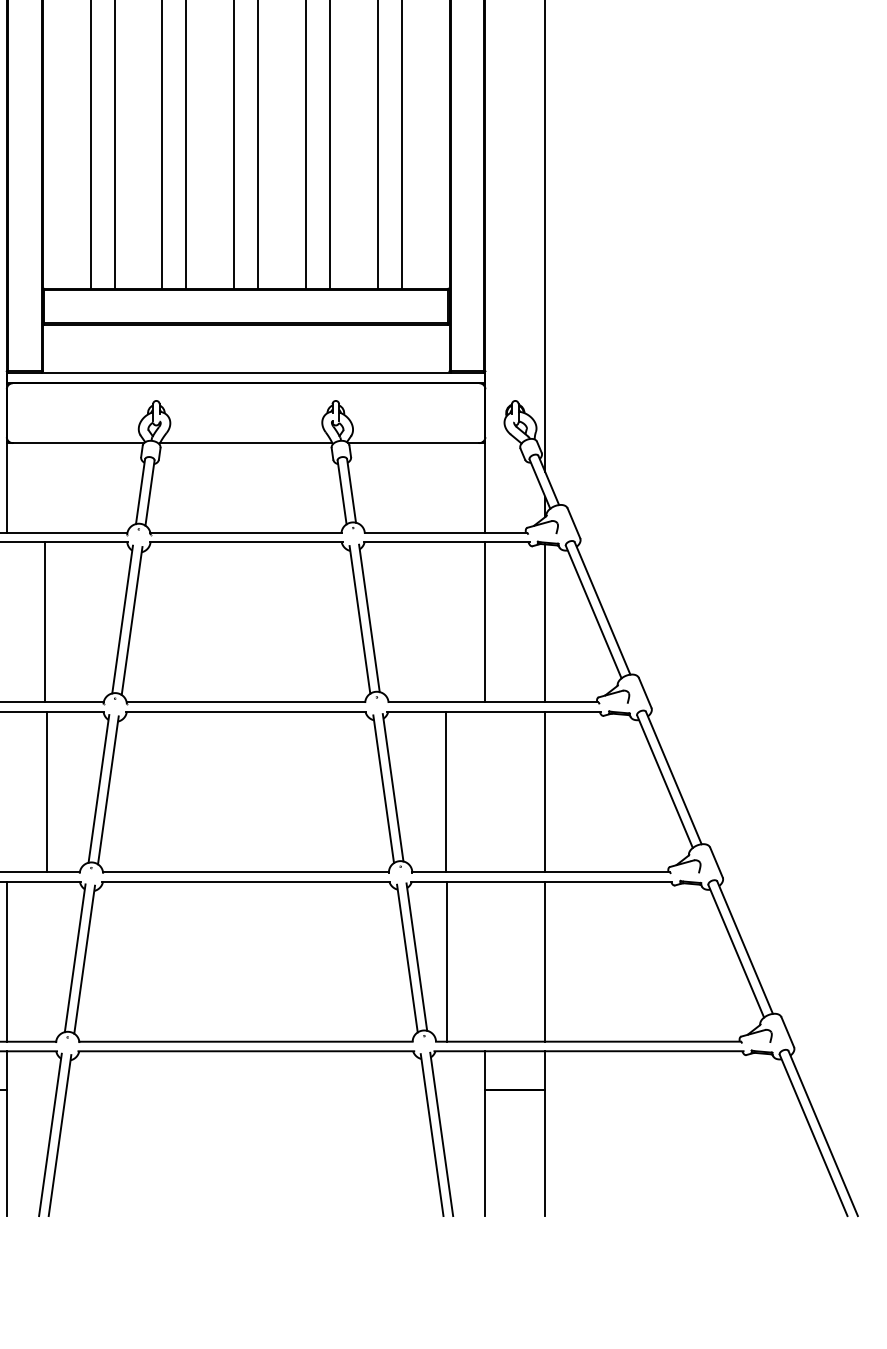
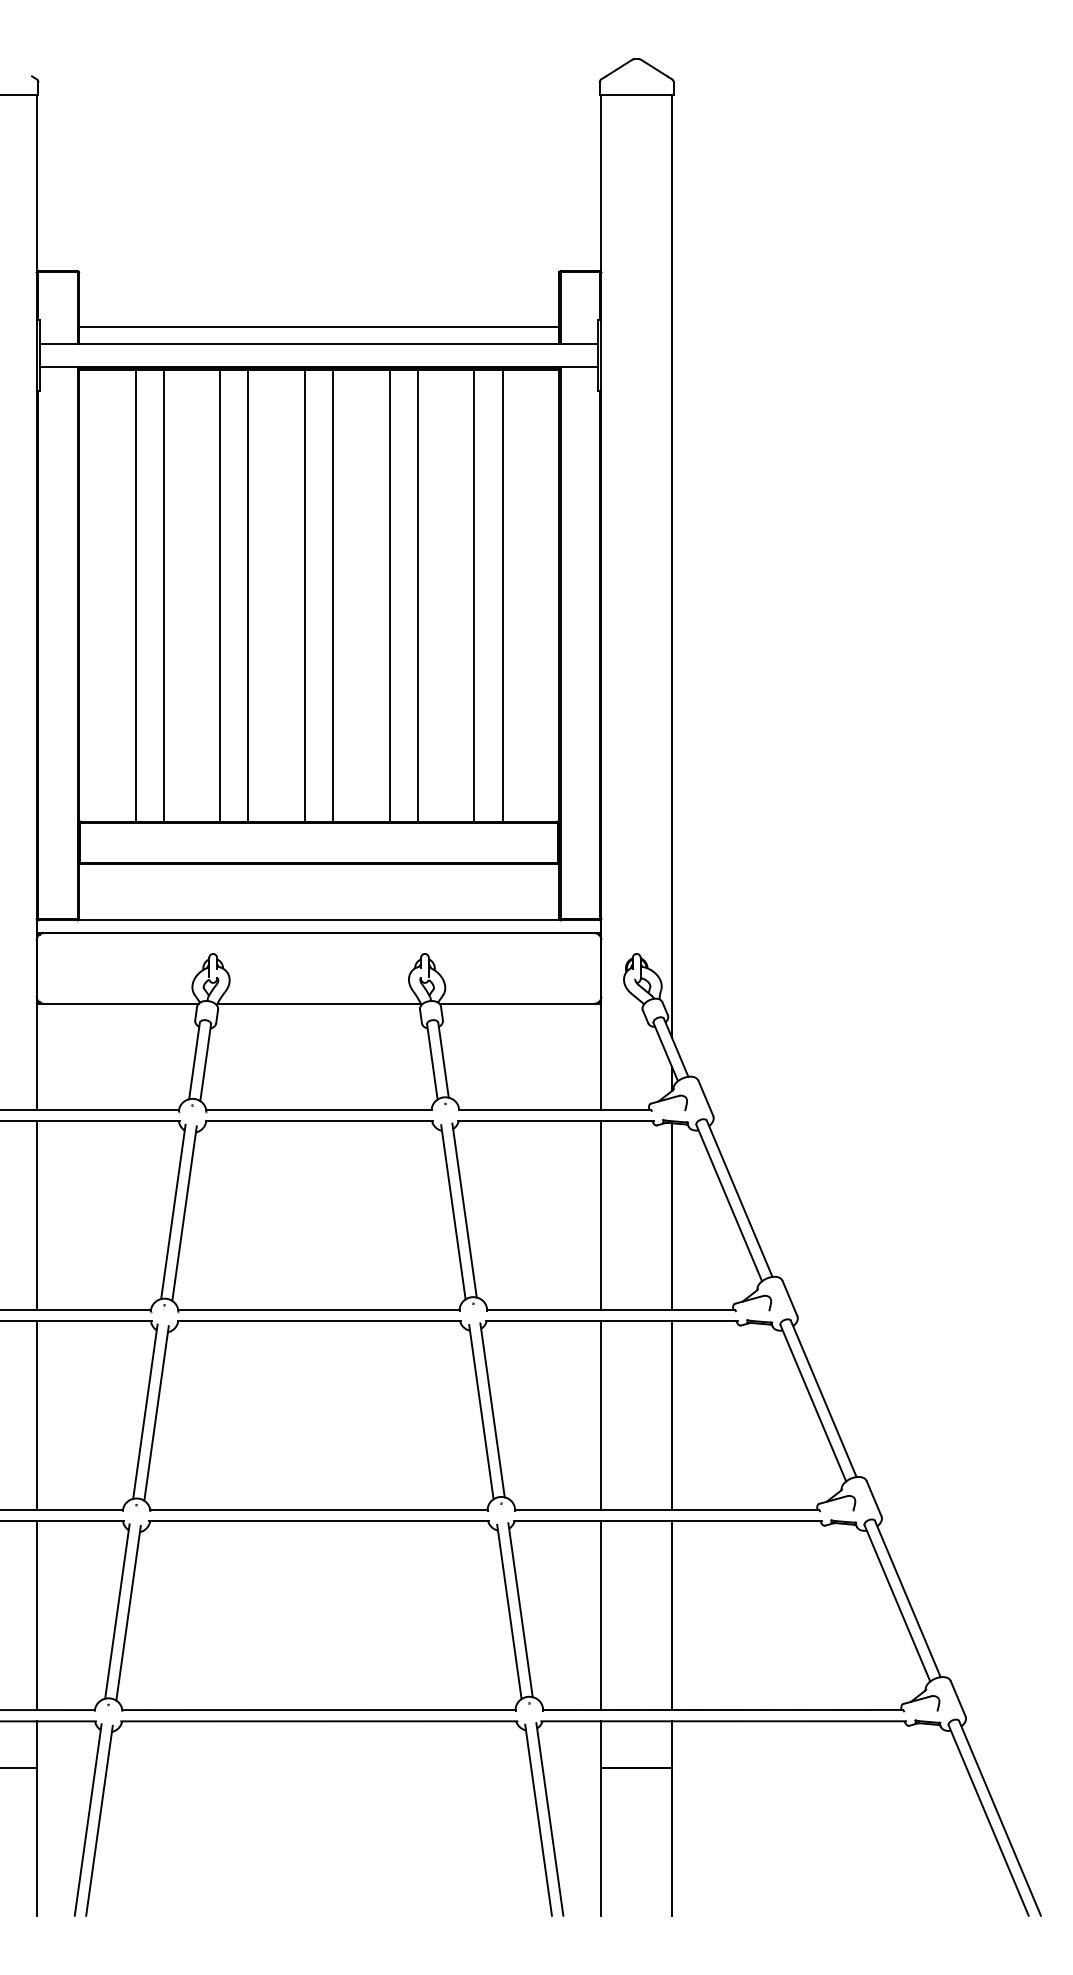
line: (44, 621) -> (36, 1214), moved
line: (46, 792) -> (36, 1415), moved
line: (445, 792) -> (601, 1415), moved
line: (447, 961) -> (601, 1615), moved

